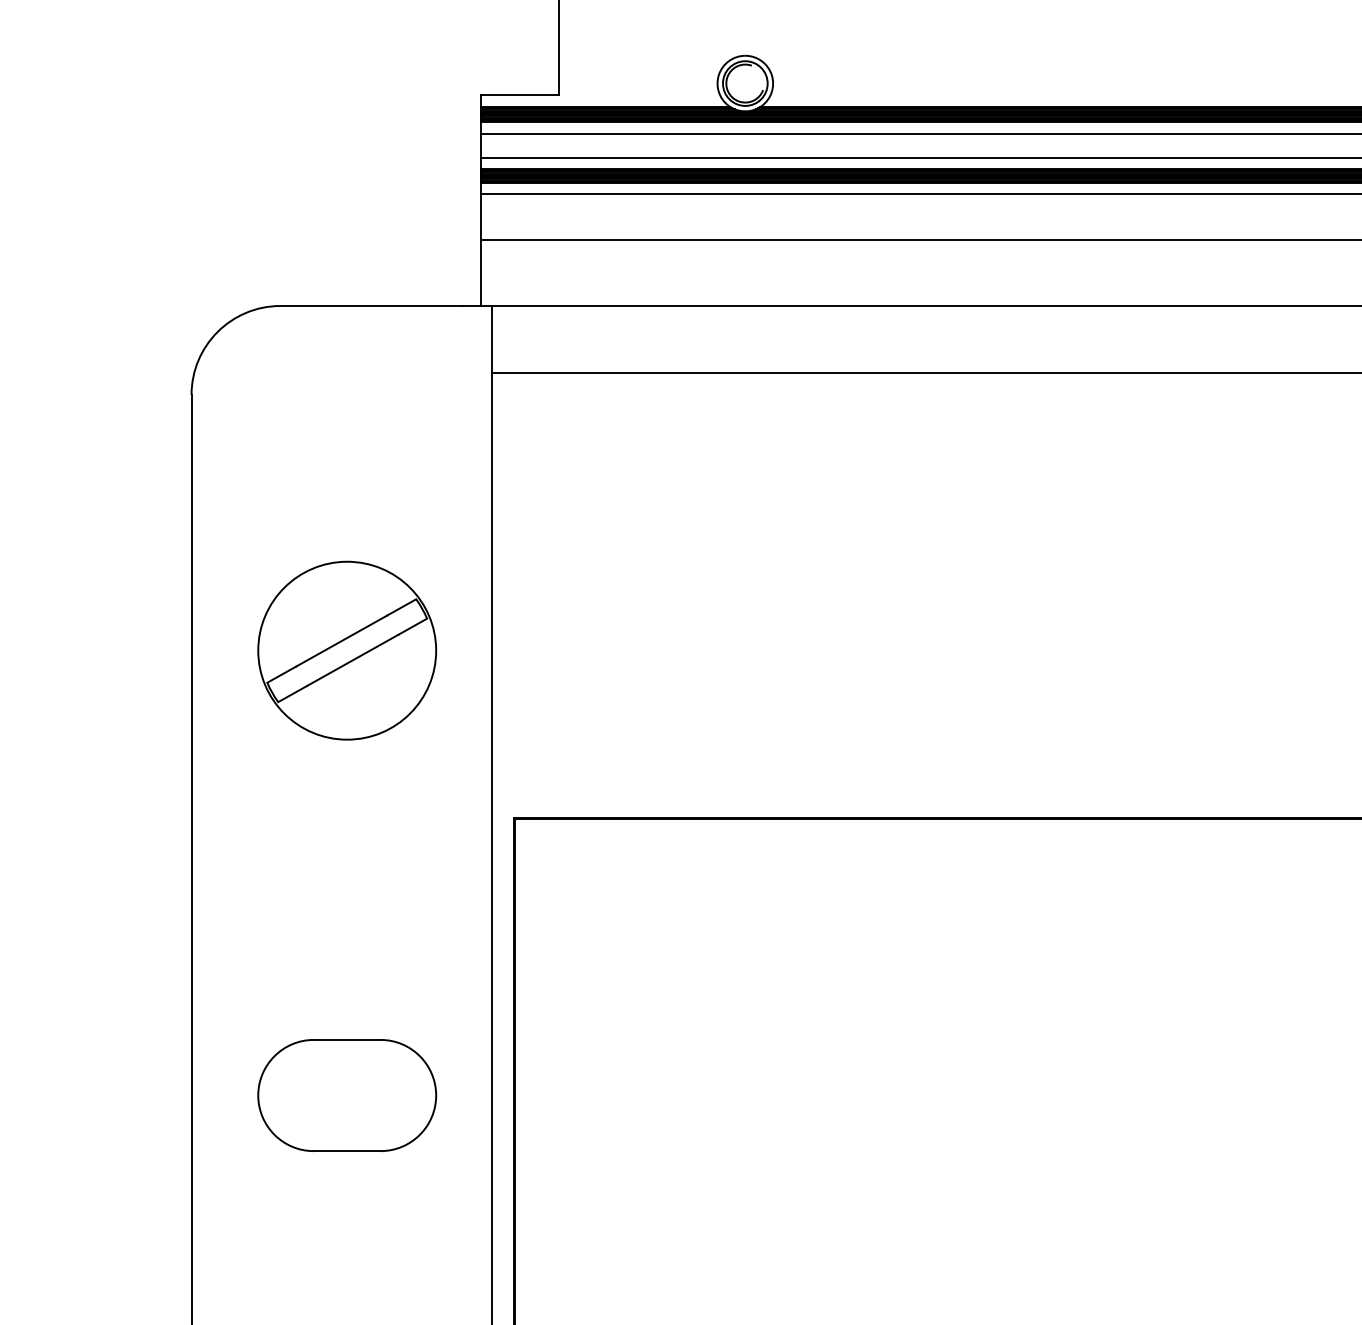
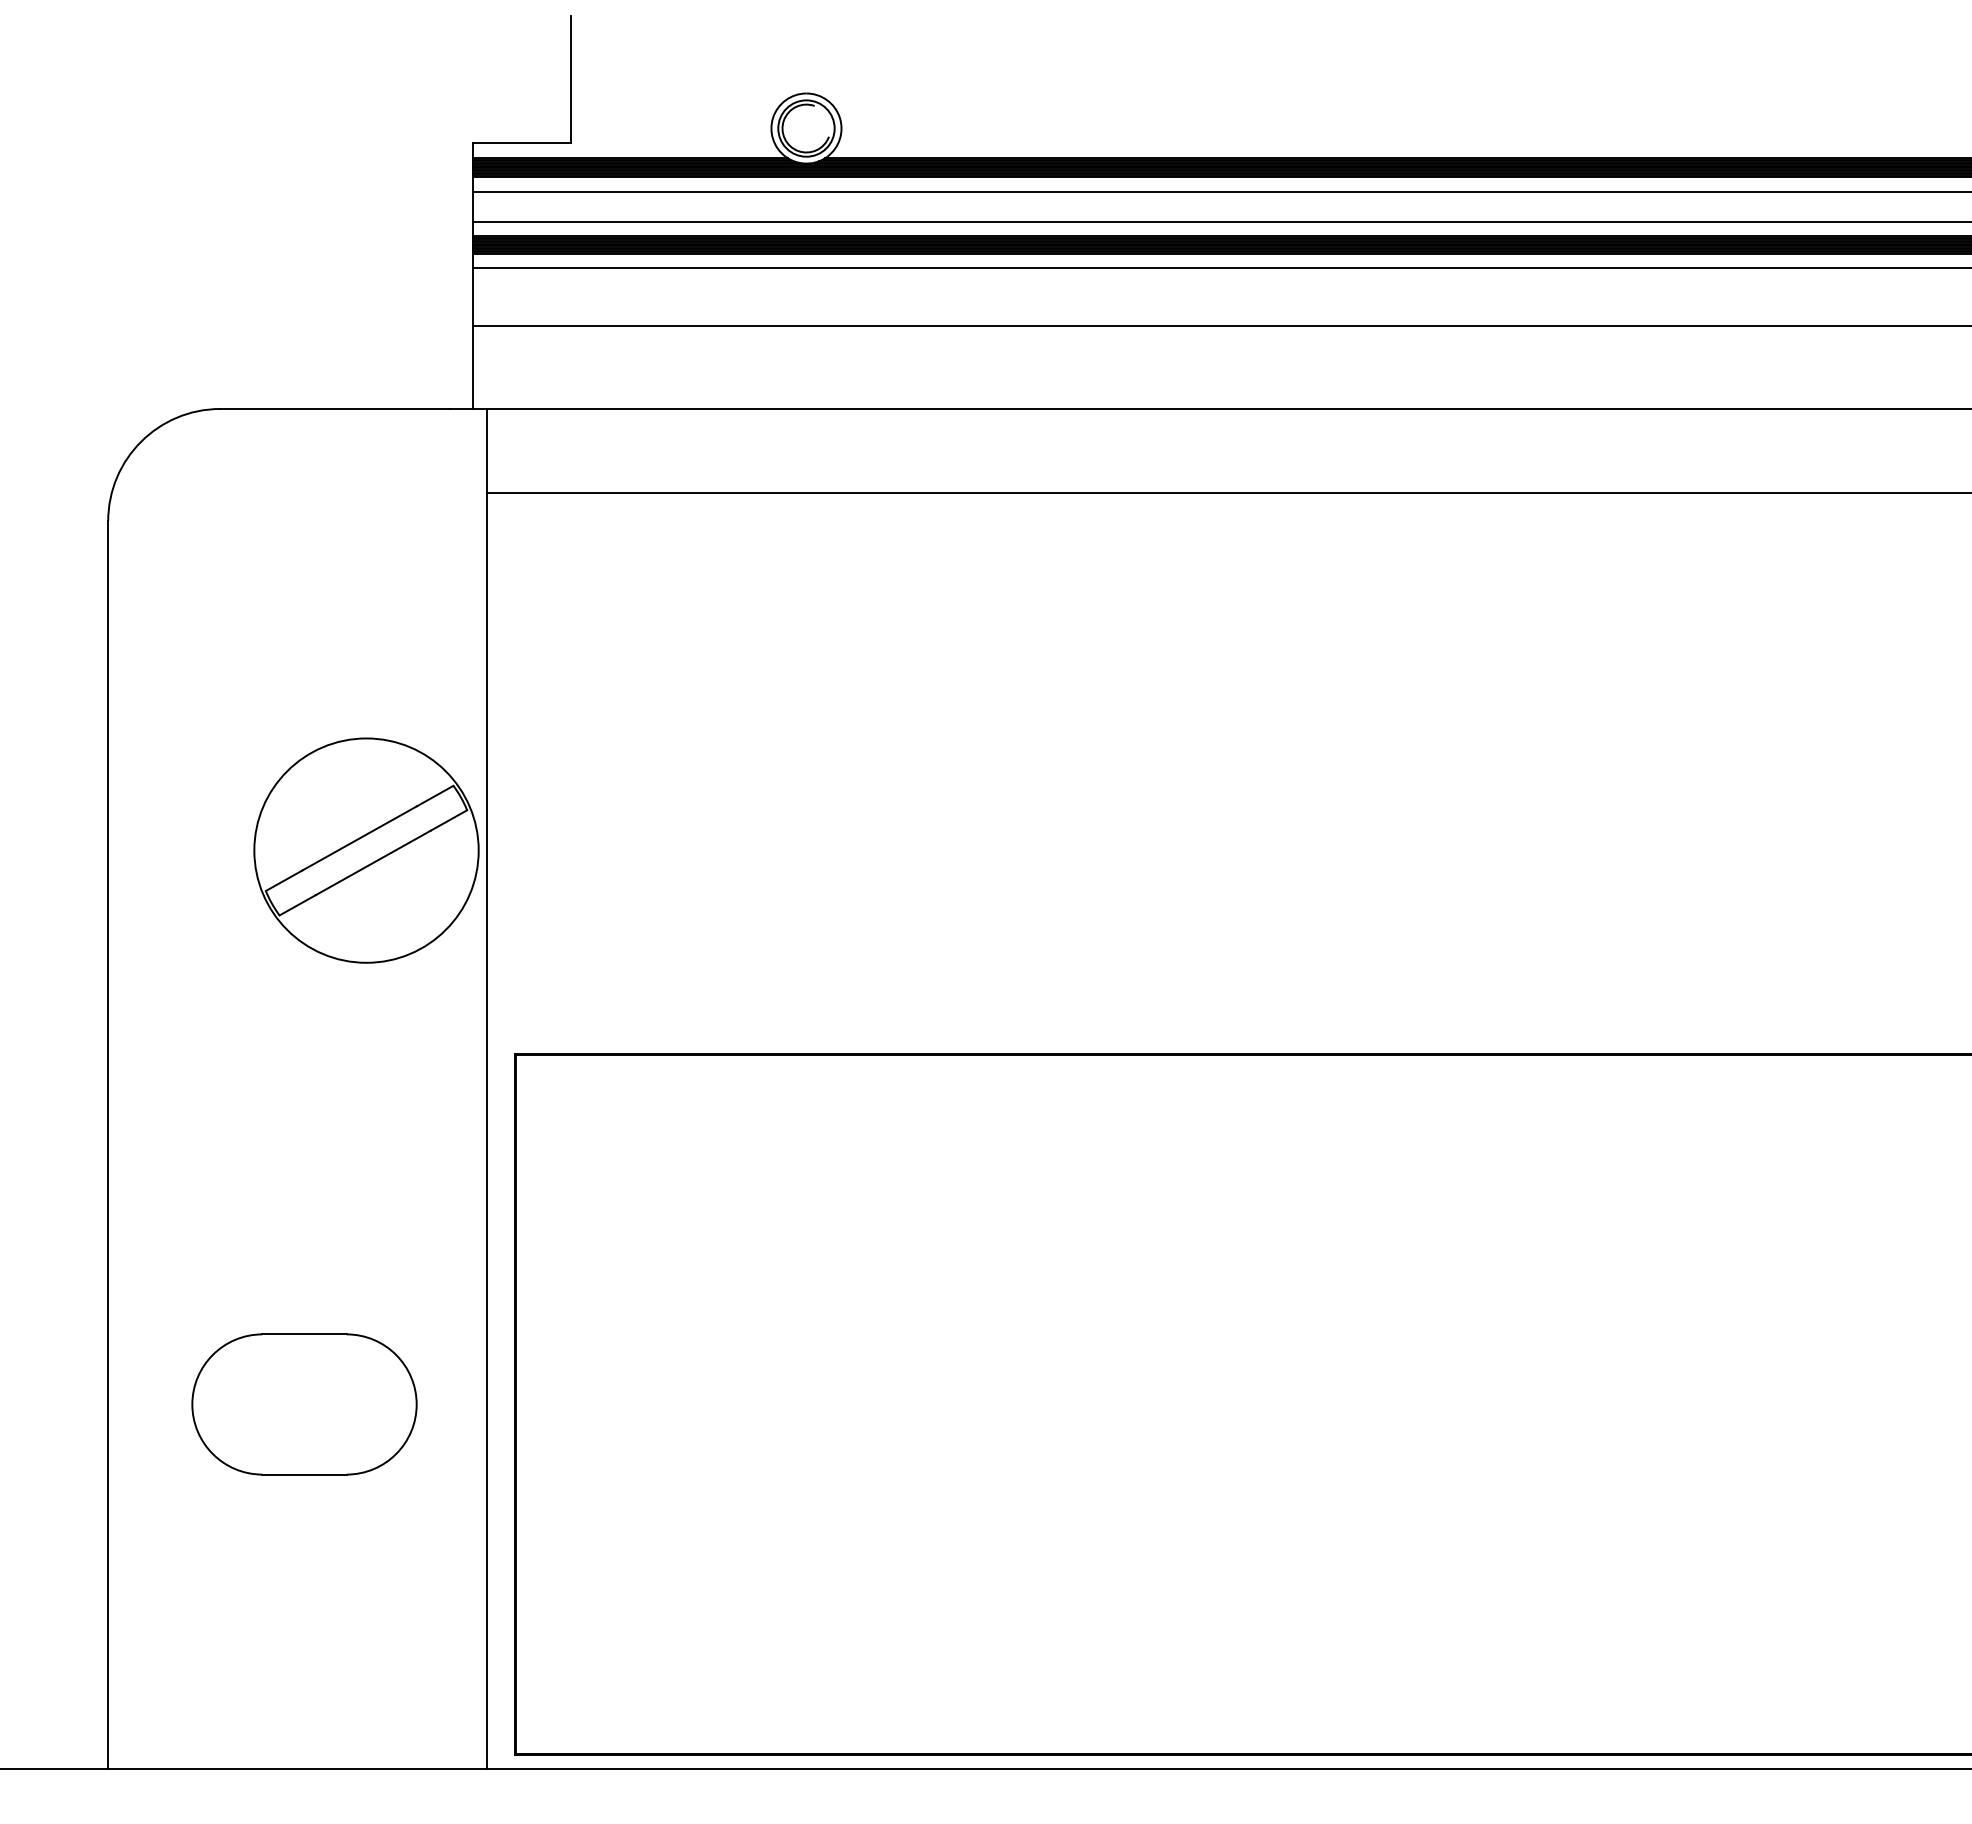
part: (347, 650) -> (366, 850), moved

